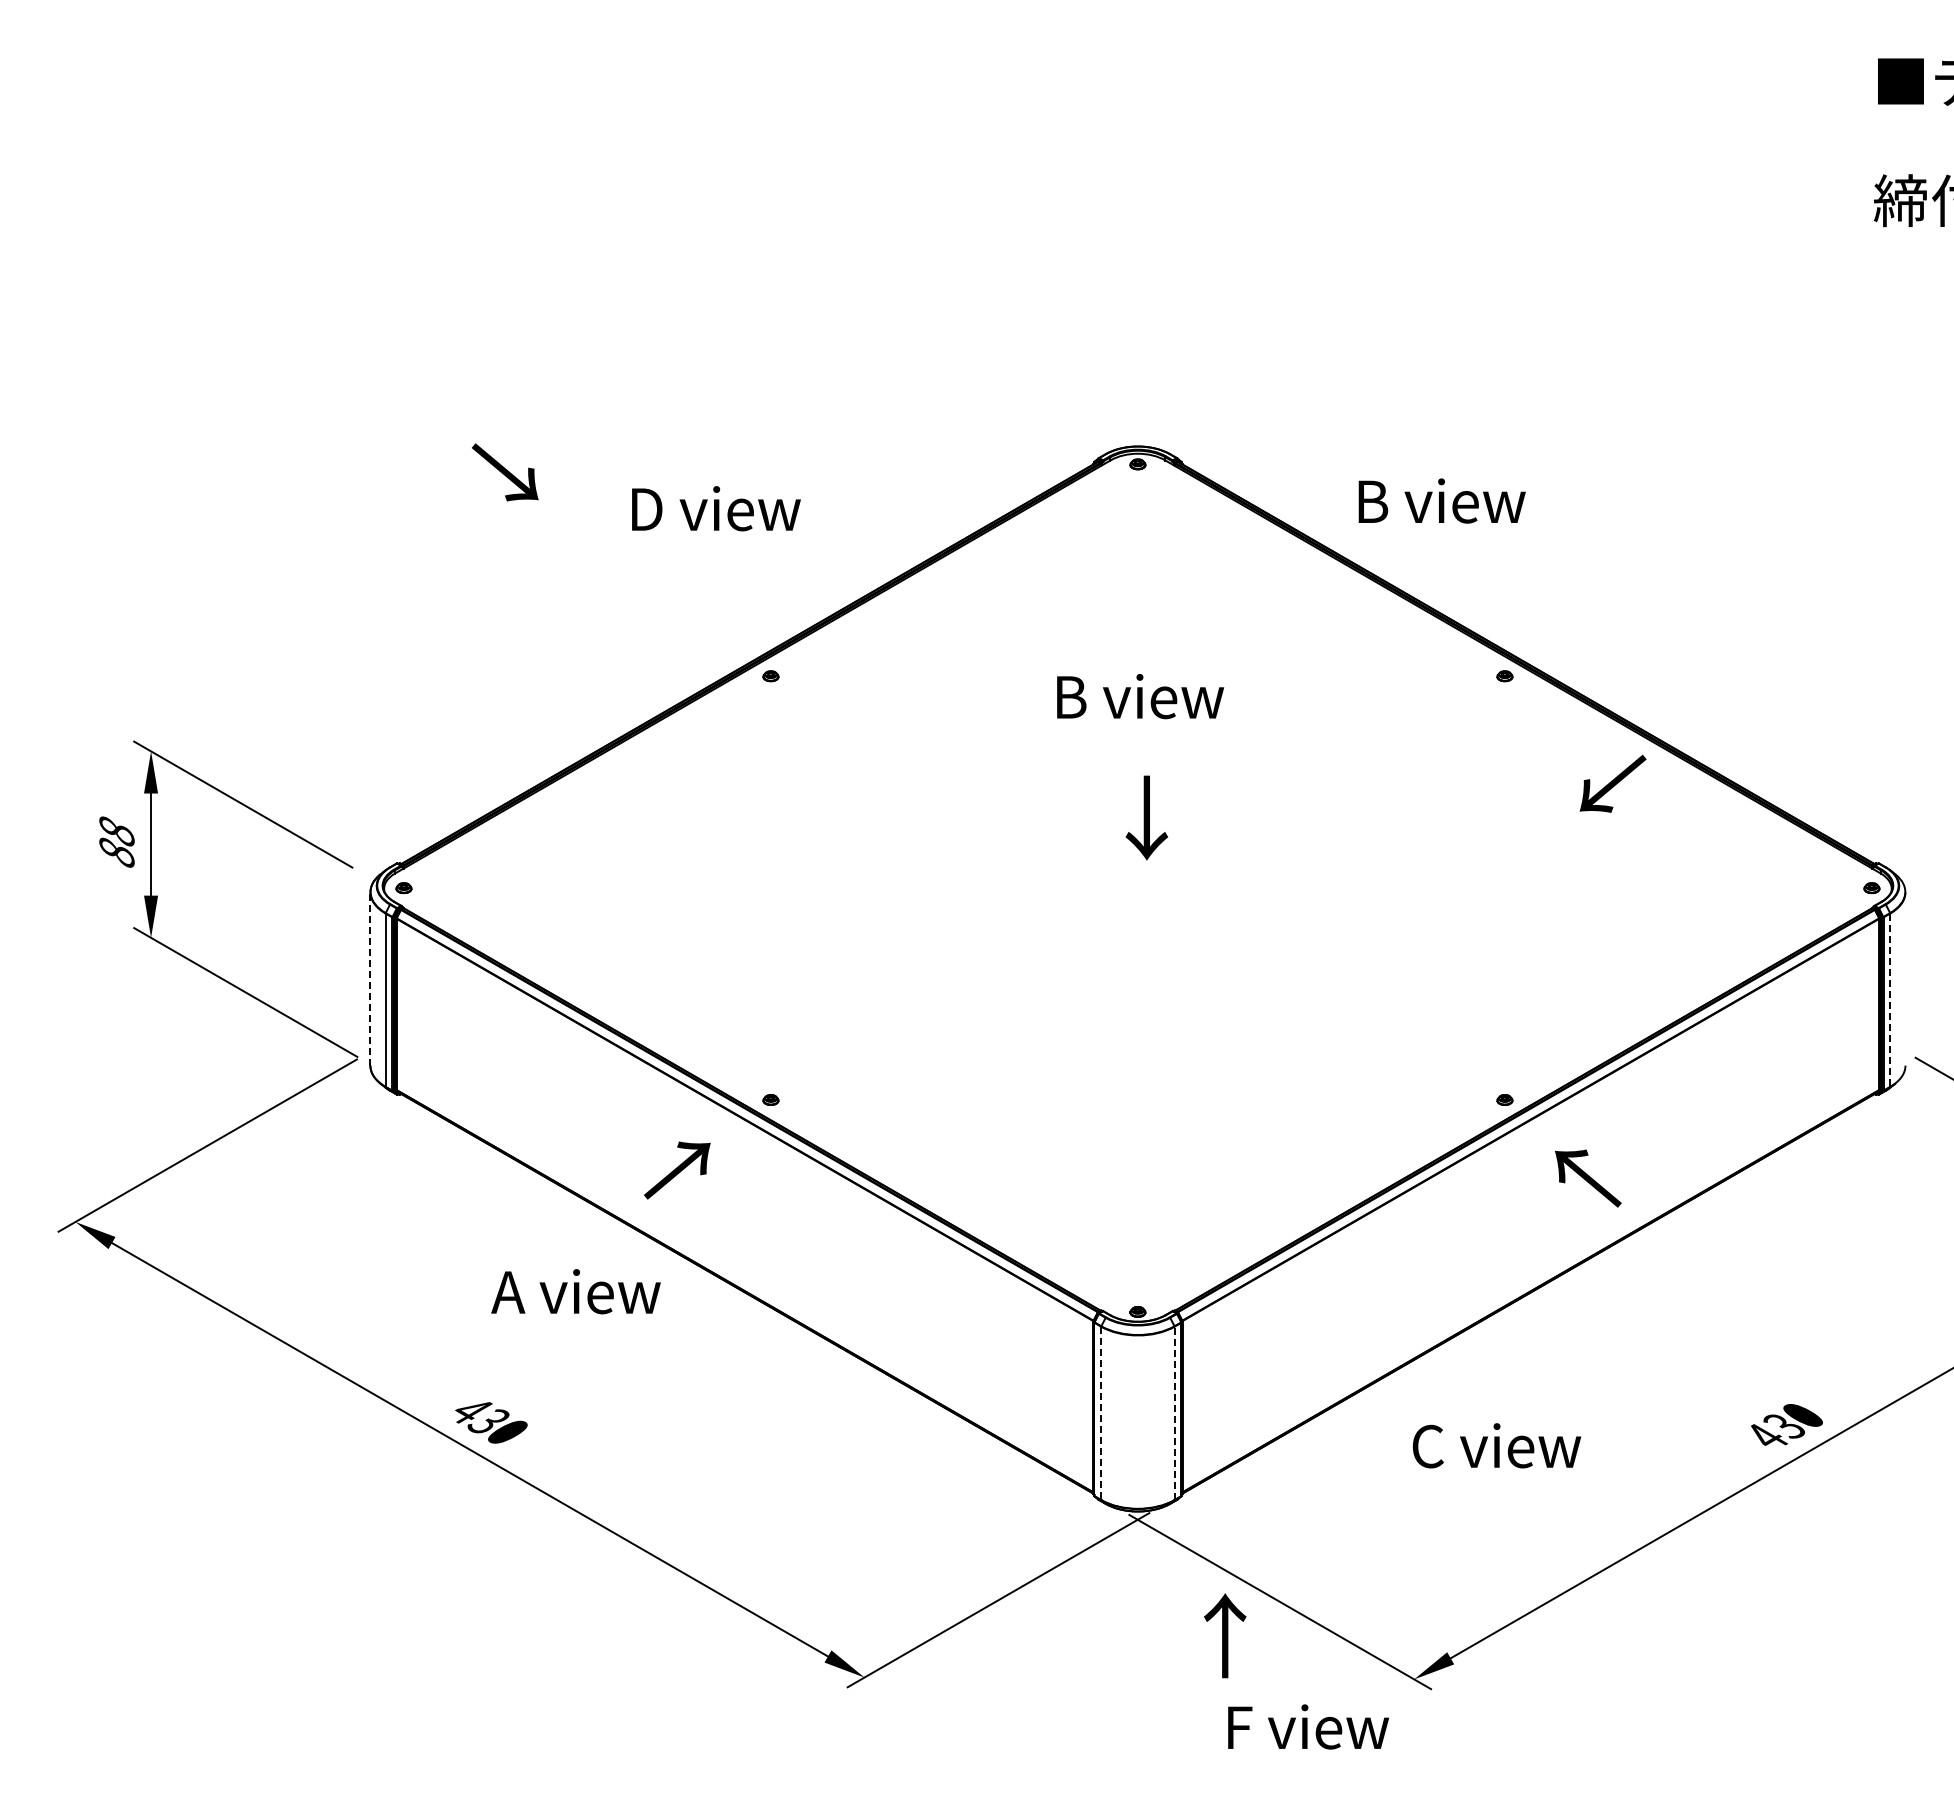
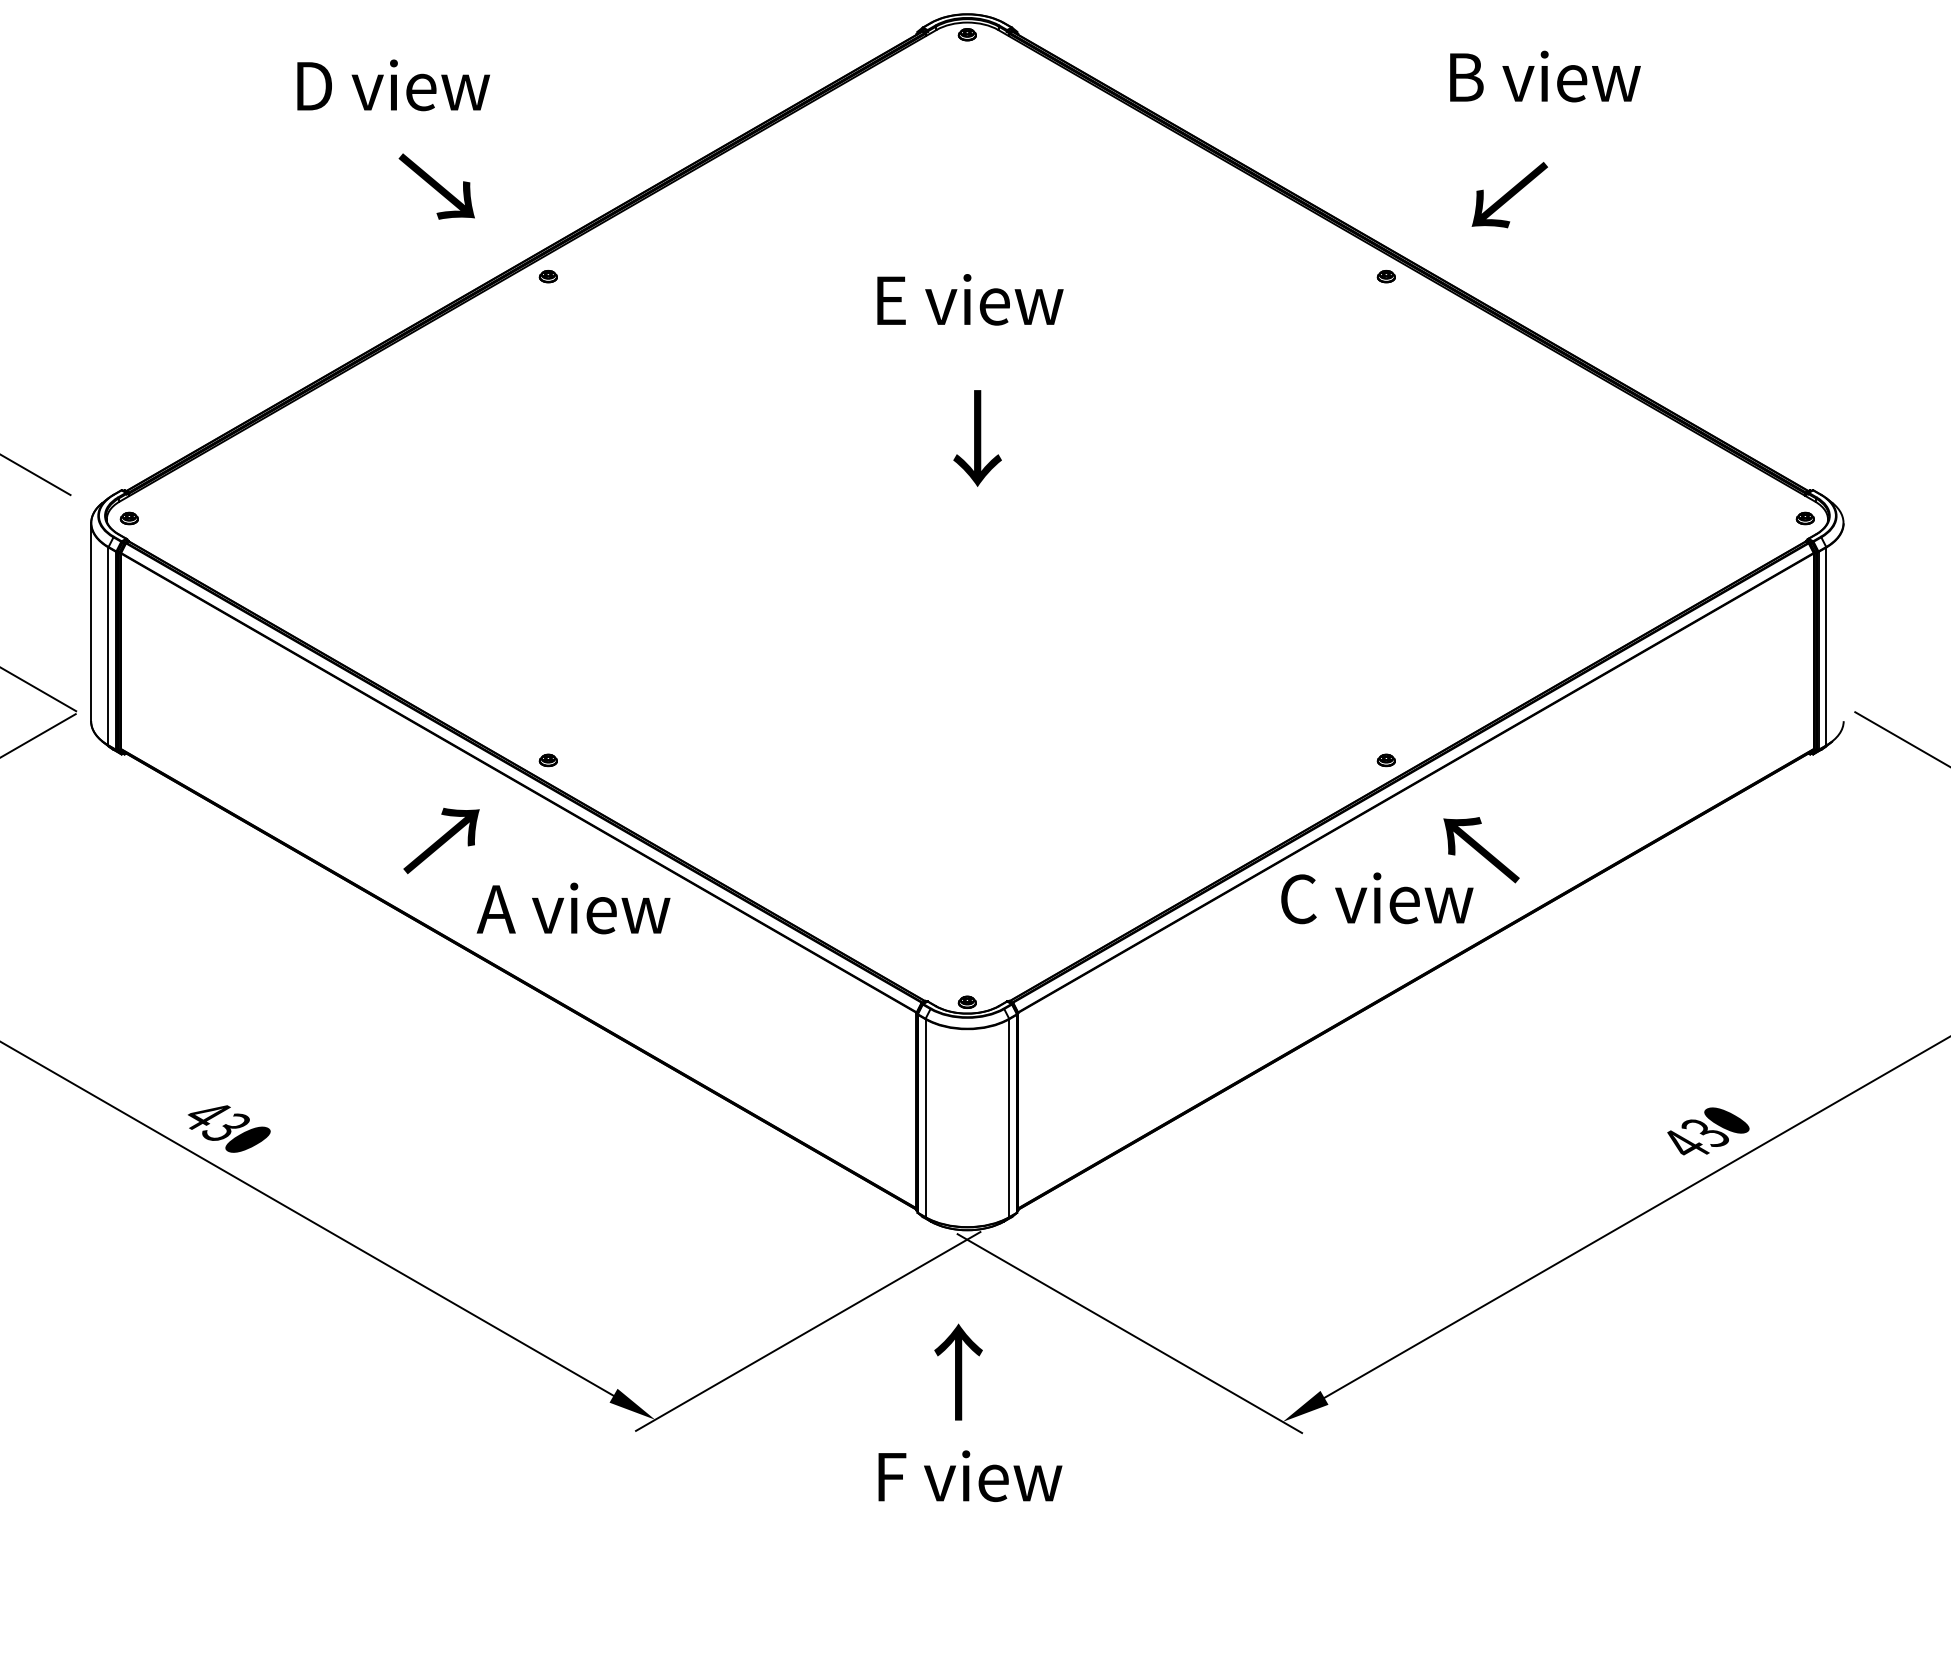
text: (505, 472) -> (437, 186), moved
text: (1441, 500) -> (1544, 75), moved
text: (716, 508) -> (393, 85), moved
text: (1140, 696) -> (970, 299), B view -> E view
text: (1612, 783) -> (1509, 194), moved
line: (370, 979) -> (91, 622), dashed -> solid
line: (1890, 1000) -> (1826, 646), dashed -> solid
text: (575, 1291) -> (573, 908), moved
line: (1101, 1413) -> (925, 1118), dashed -> solid
line: (1174, 1413) -> (1009, 1118), dashed -> solid
text: (1496, 1445) -> (1376, 897), moved
text: (1225, 1635) -> (958, 1371), moved
text: (1308, 1726) -> (970, 1475), moved

